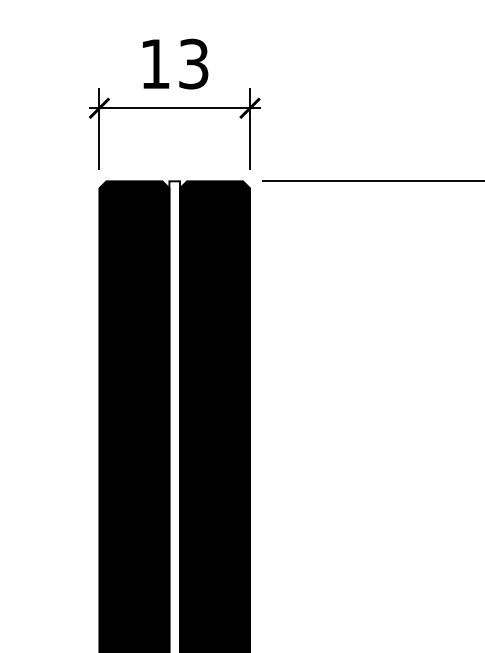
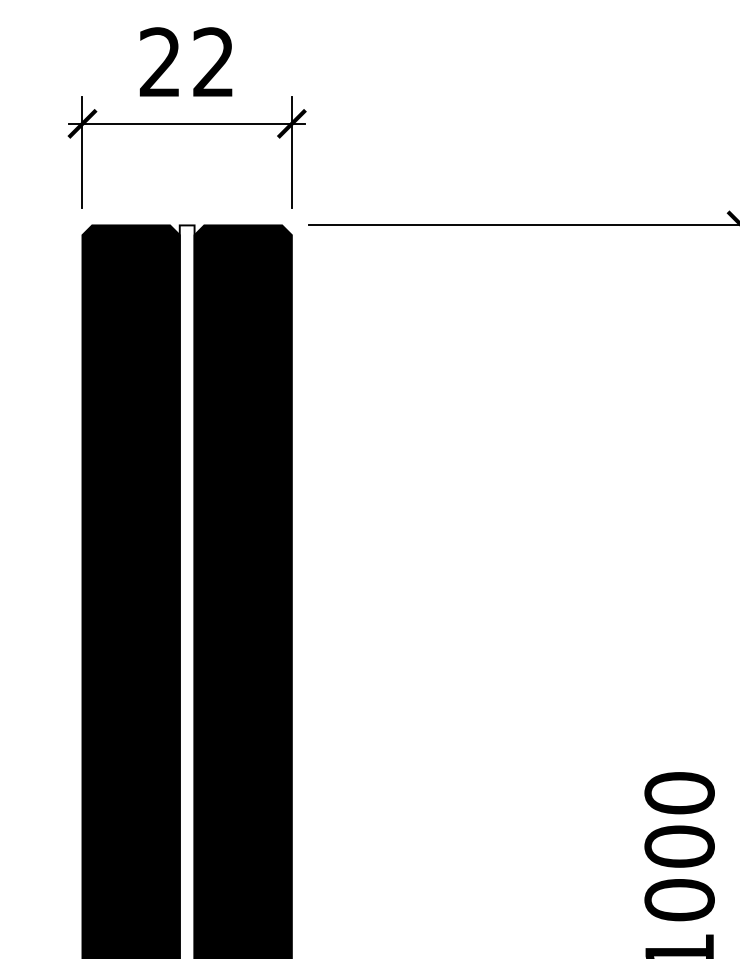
text: (174, 64) -> (186, 62), 13 -> 22

